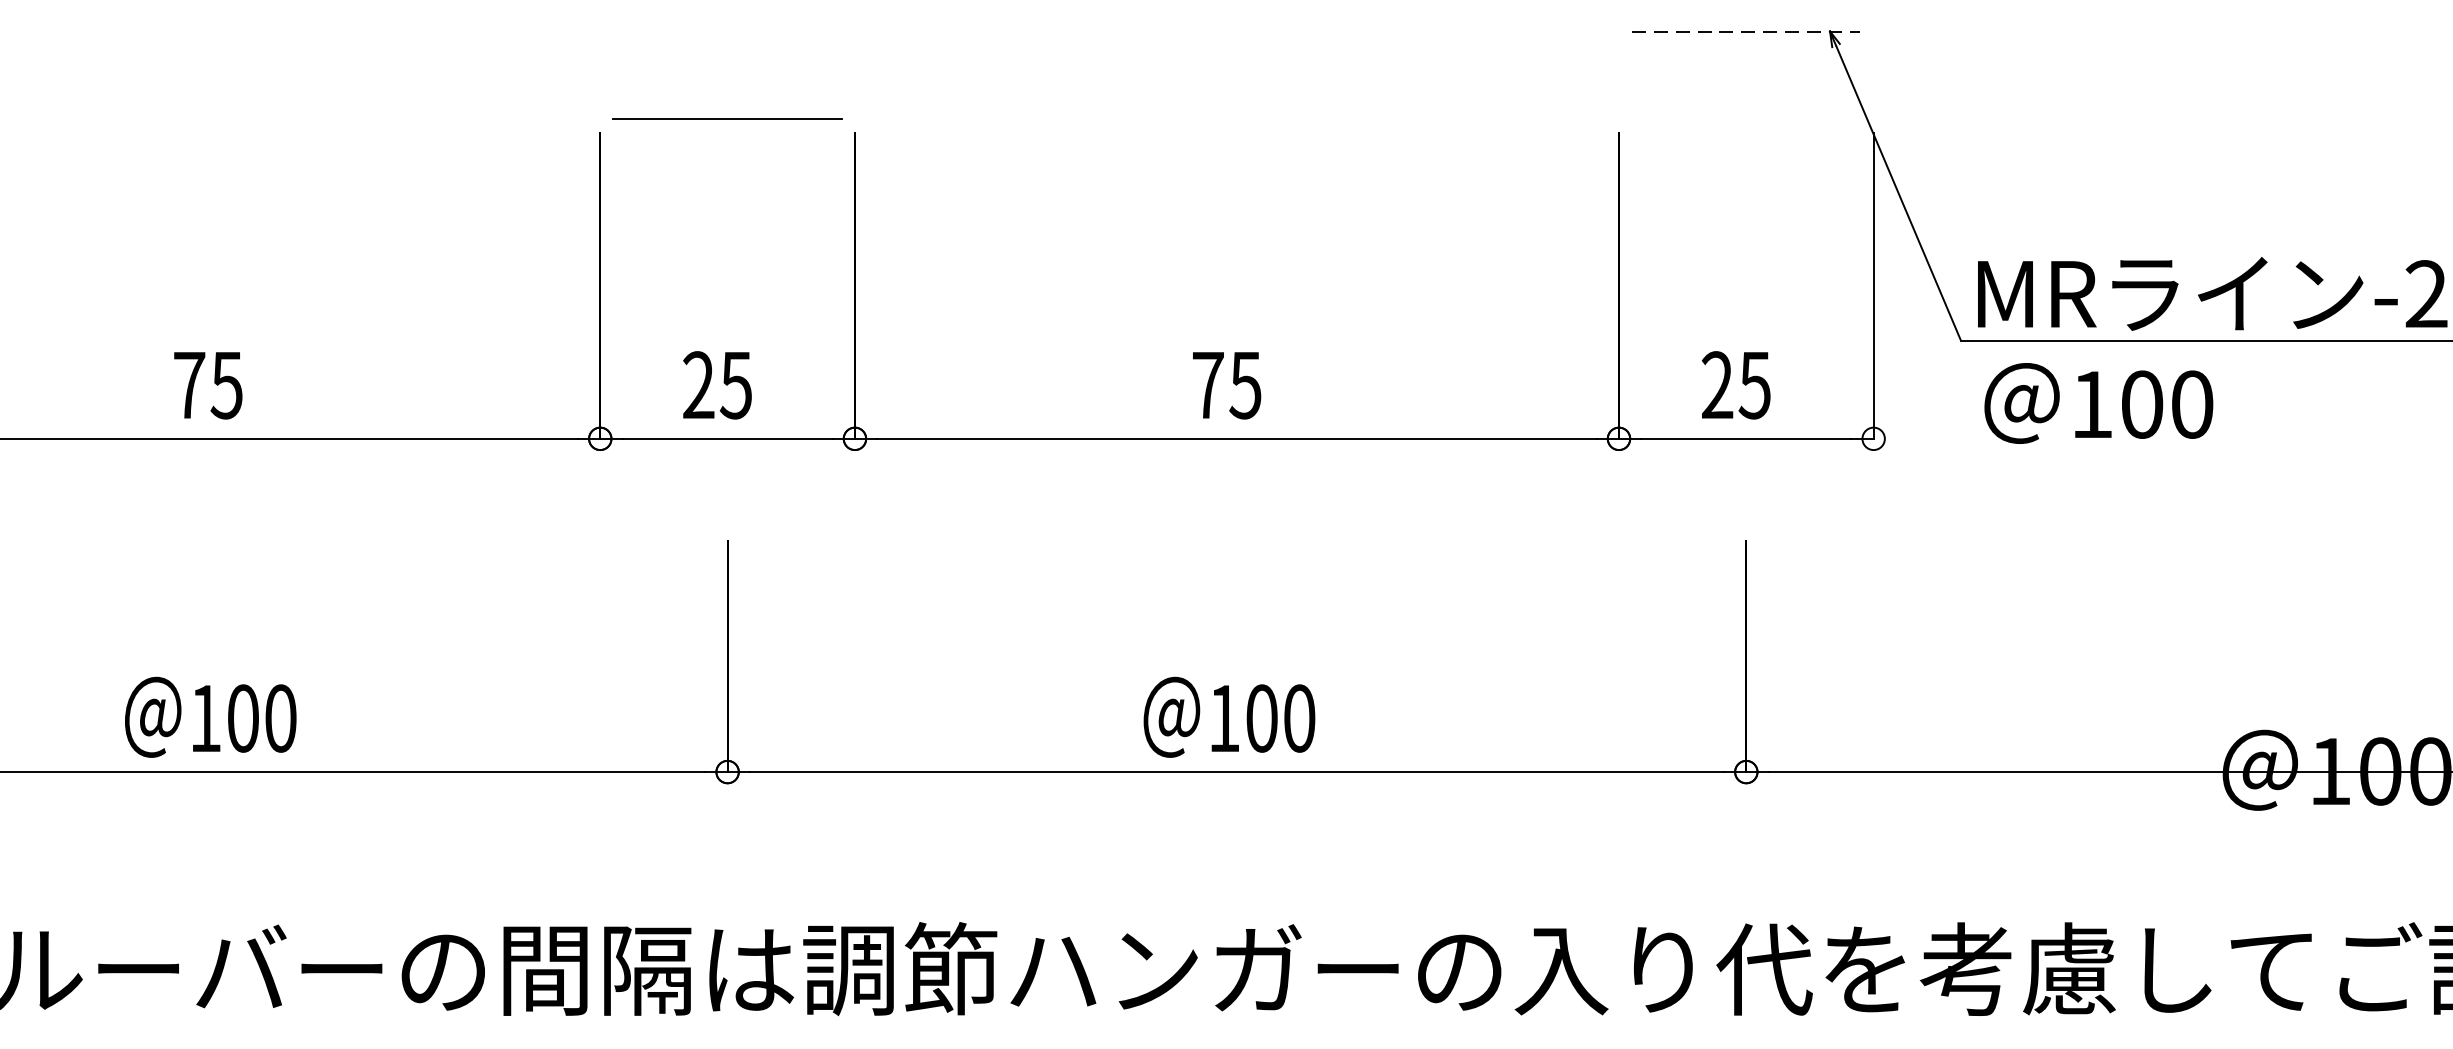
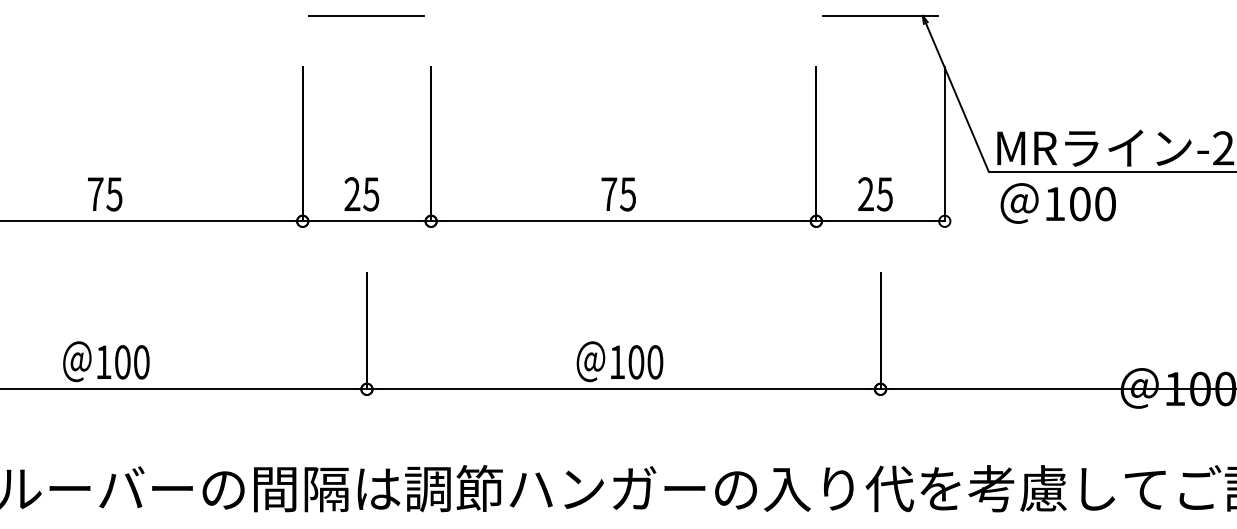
line: (1746, 30) -> (880, 15), dashed -> solid
line: (726, 117) -> (366, 15), moved

